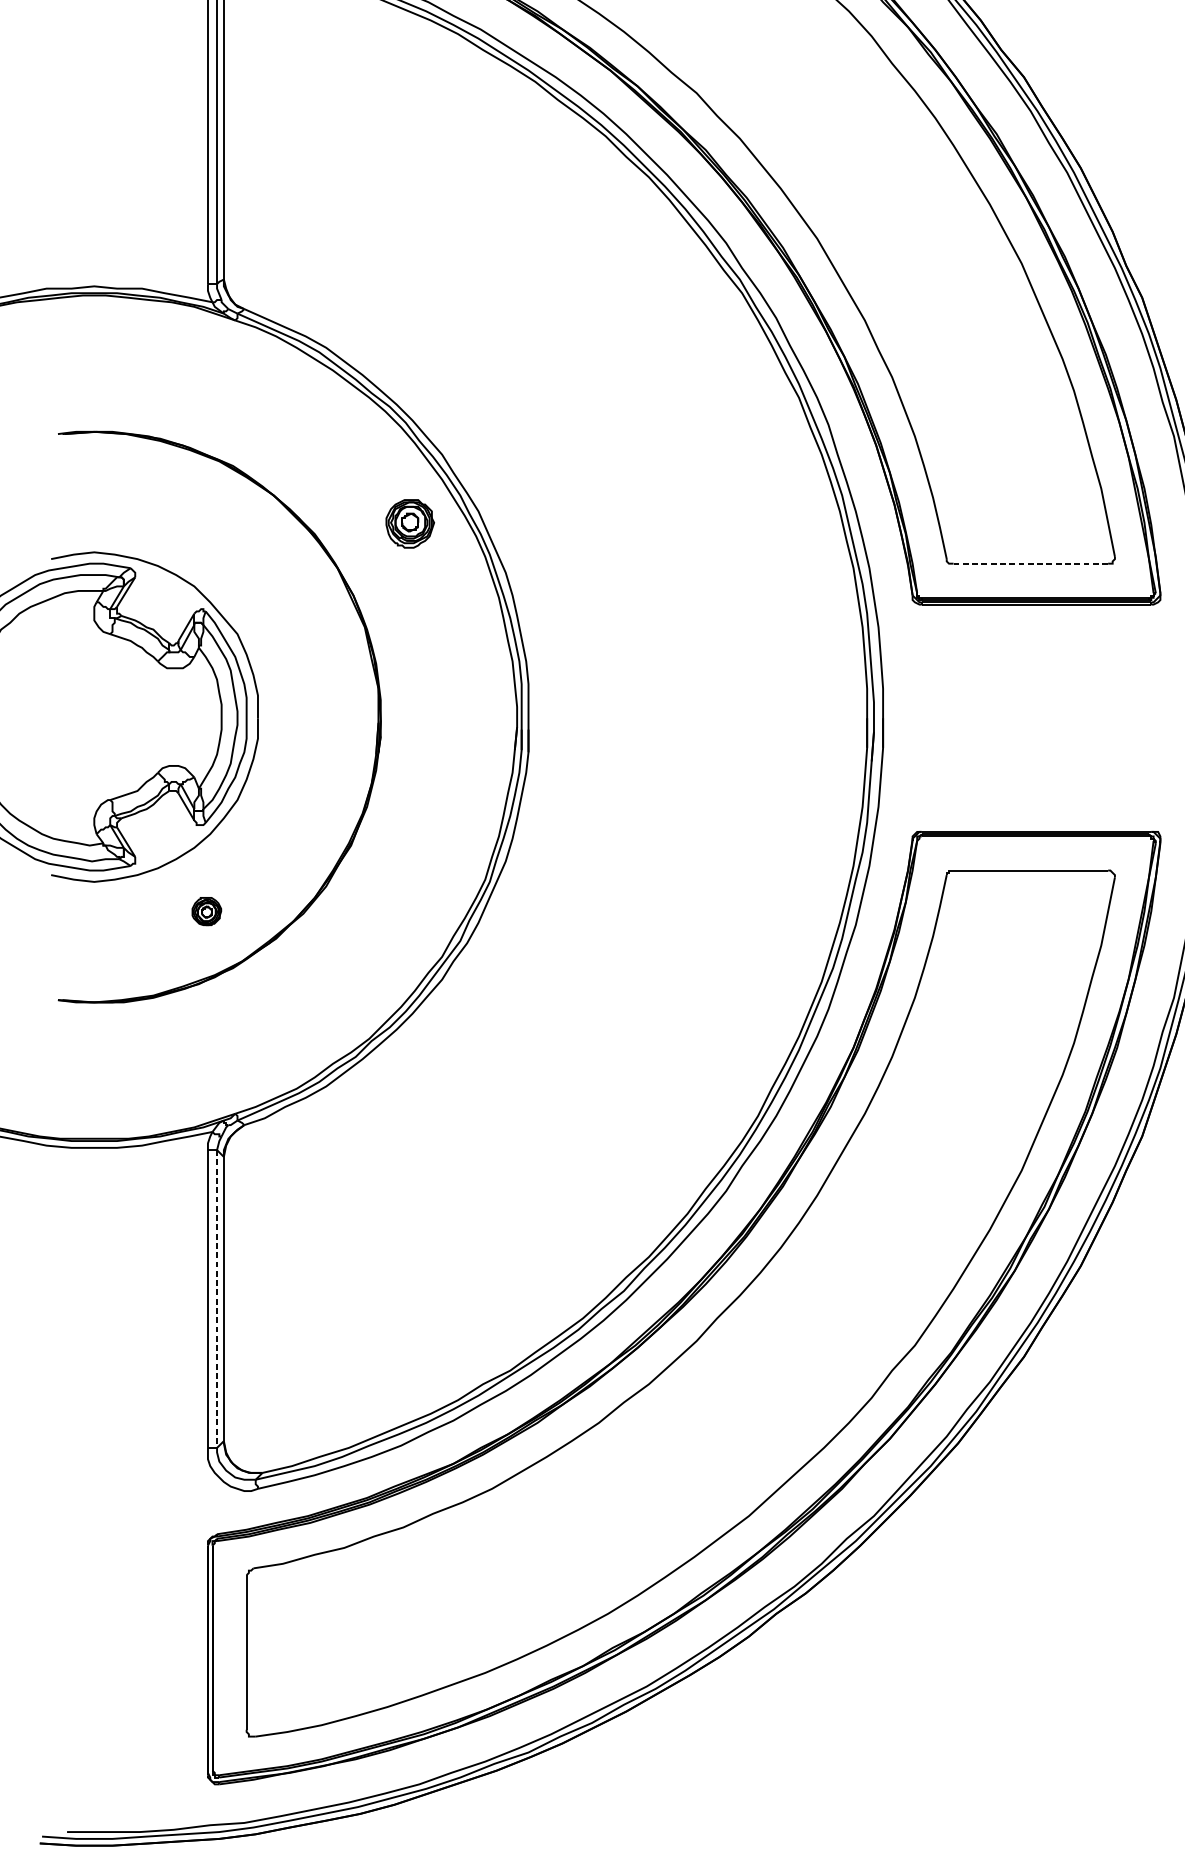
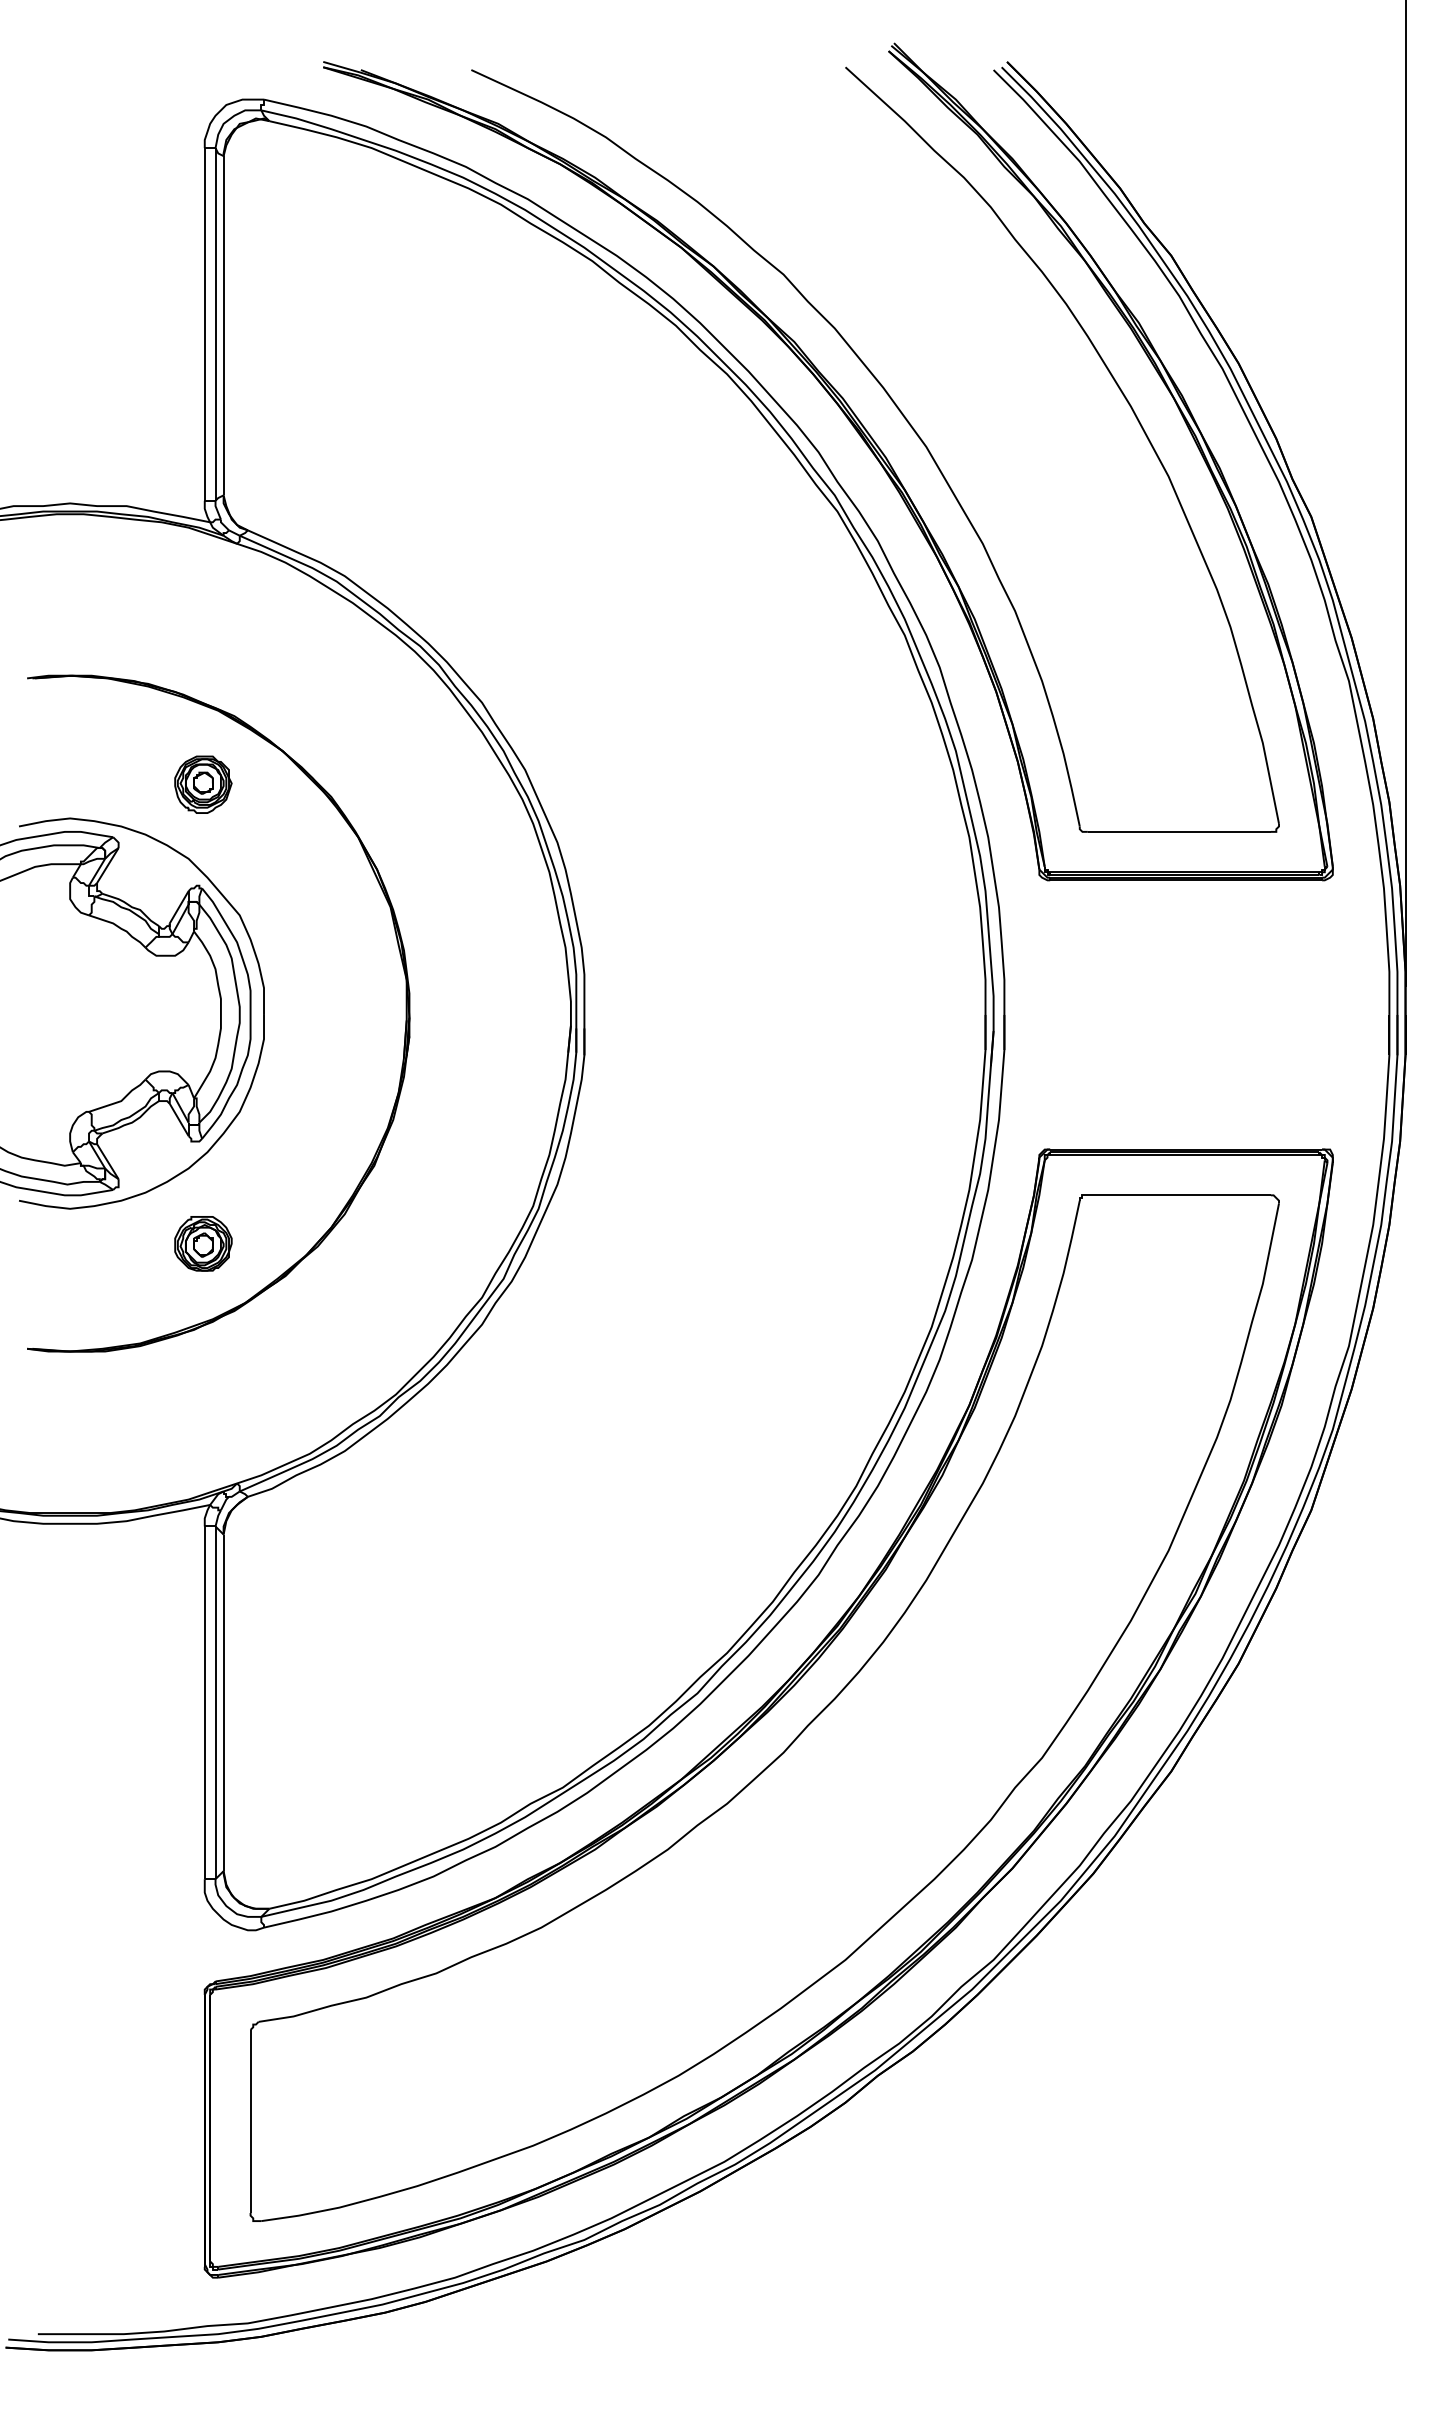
part: (410, 523) -> (203, 784), moved
line: (1030, 563) -> (1179, 831), dashed -> solid
part: (206, 911) -> (203, 1243), size x1.67
line: (217, 1299) -> (215, 1703), dashed -> solid

